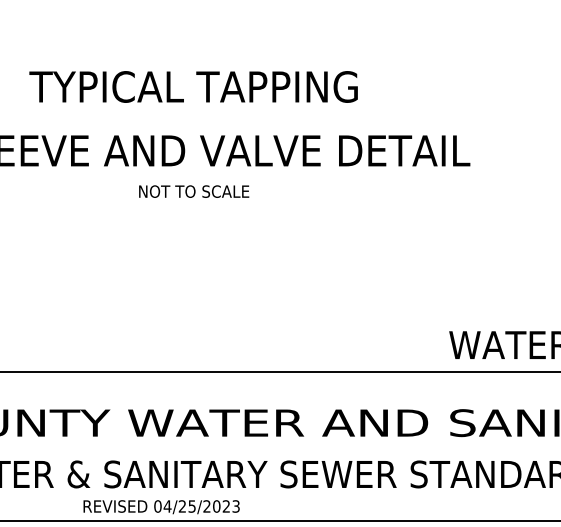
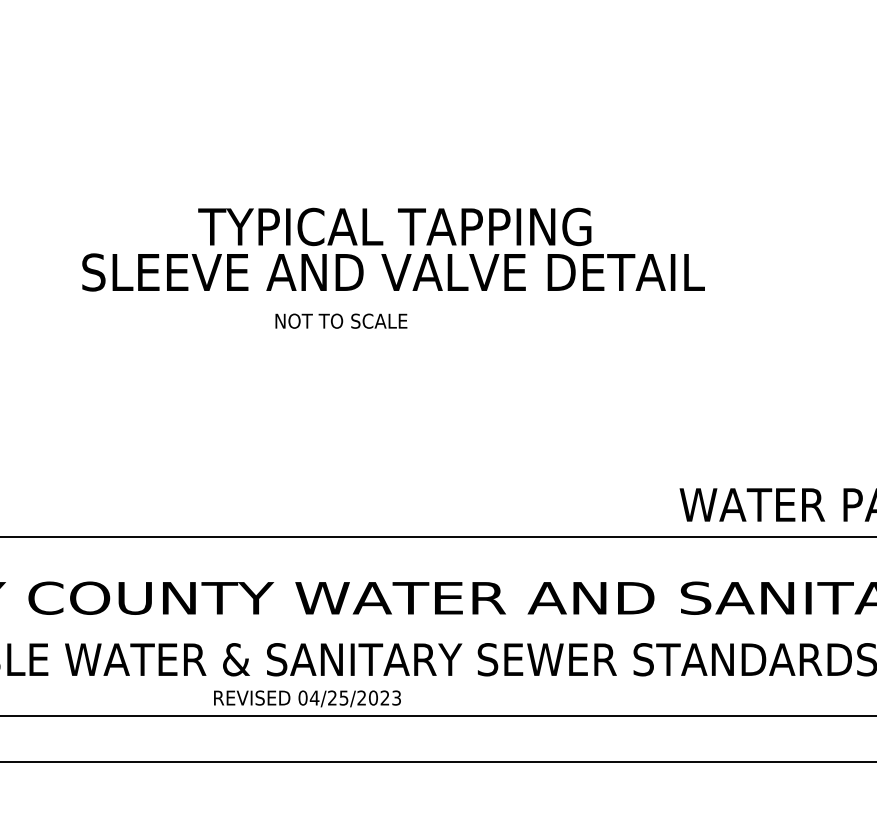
text: (193, 86) -> (394, 226), moved
text: (194, 191) -> (341, 320), moved
text: (161, 506) -> (307, 698), moved

